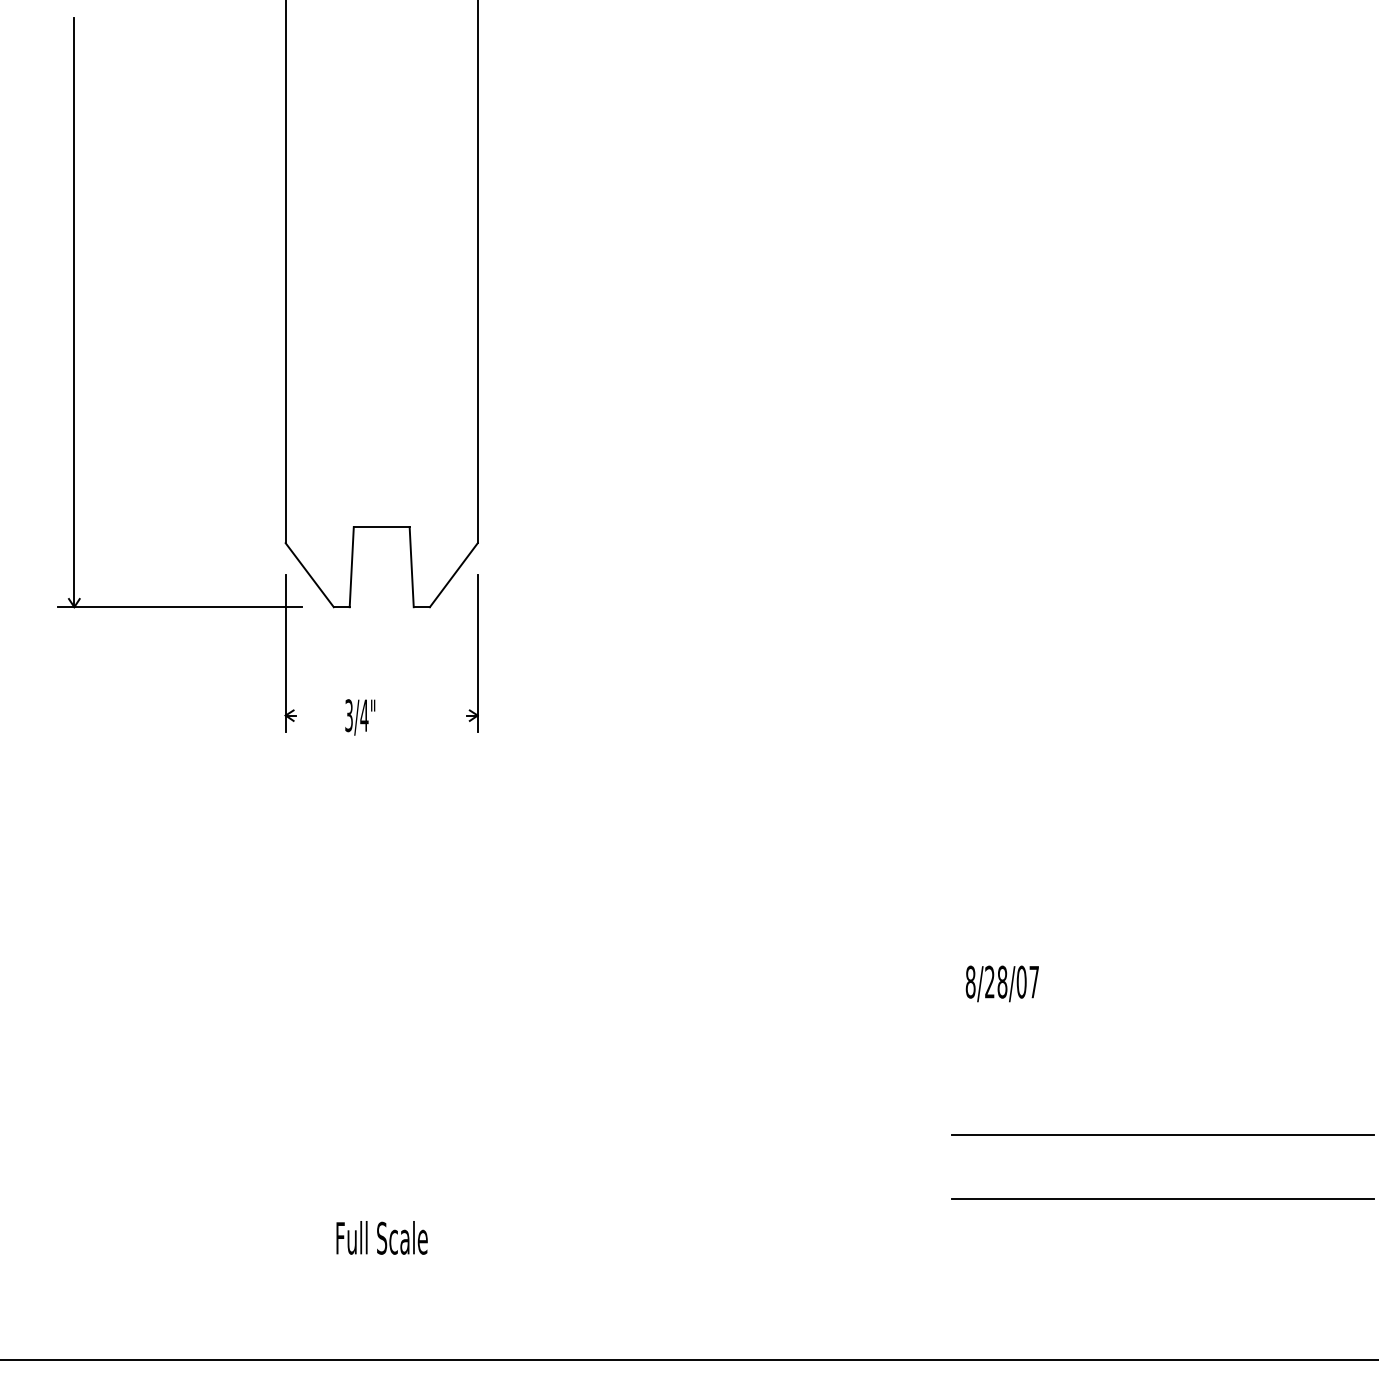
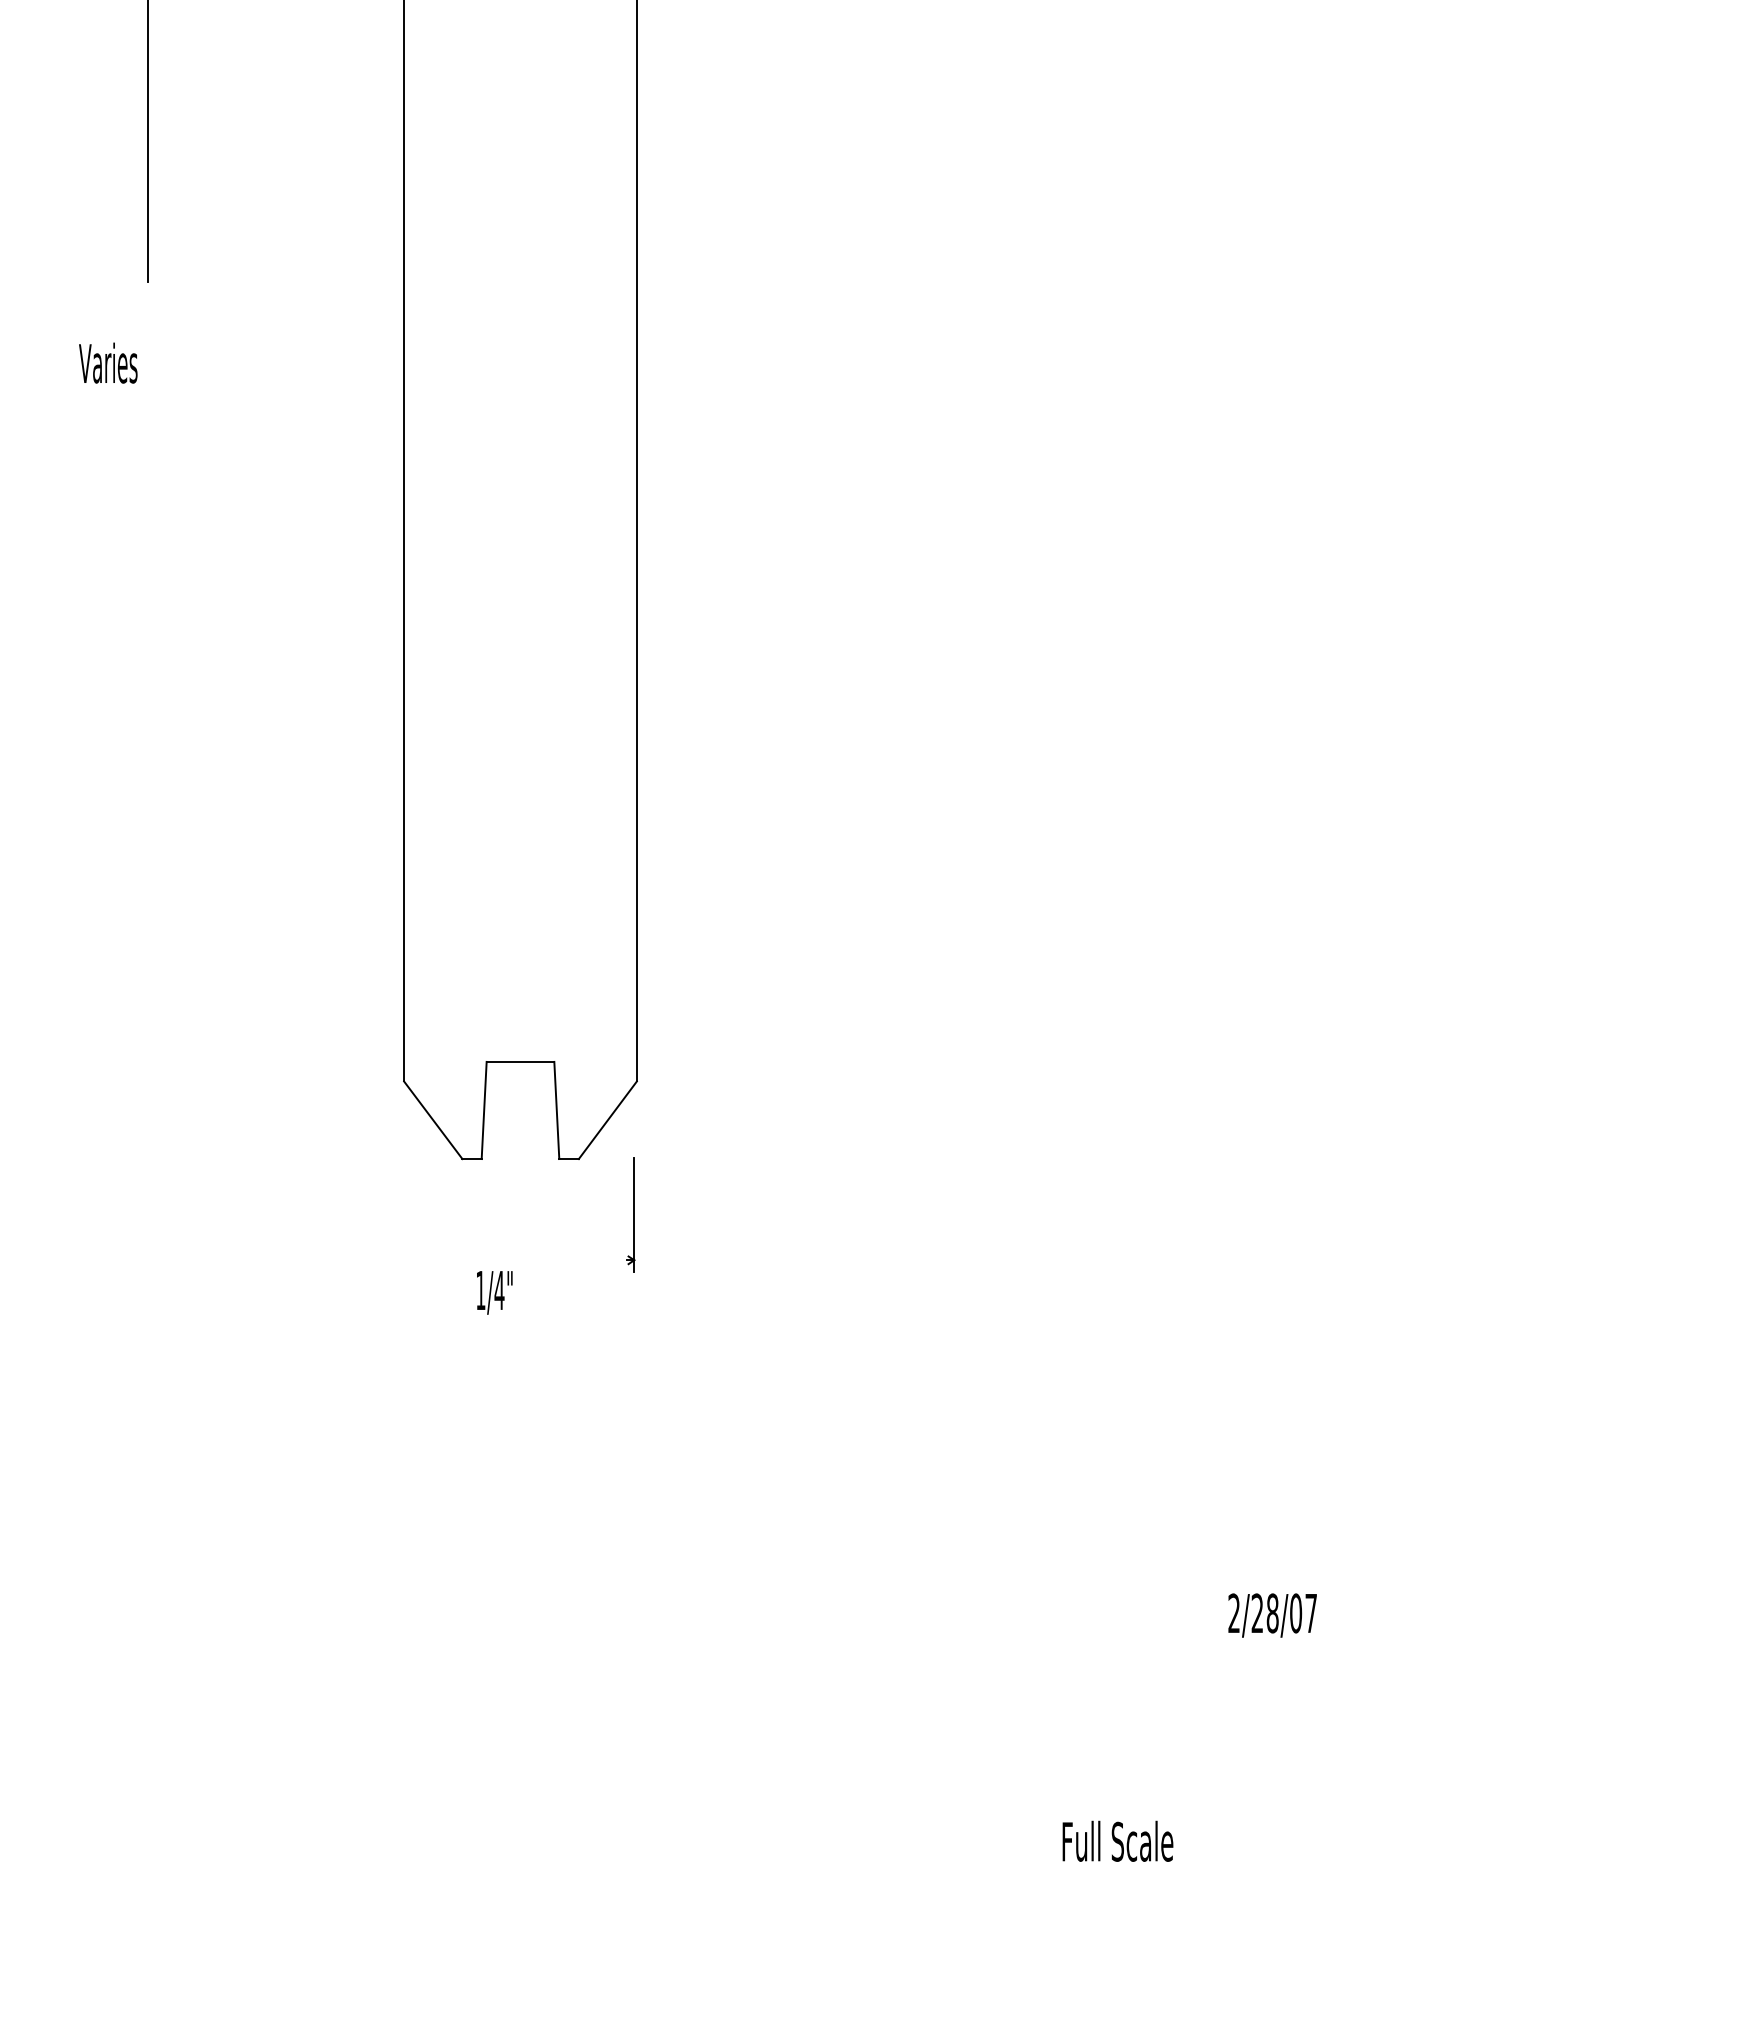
part: (74, 374) -> (148, 877), removed
part: (472, 652) -> (630, 1214), size x0.6
text: (348, 715) -> (480, 1290), 3/4" -> 1/4"
text: (970, 982) -> (1234, 1613), 8/28/07 -> 2/28/07
line: (1163, 1135) -> (1467, 1799), removed
line: (1163, 1199) -> (1467, 1876), removed
text: (381, 1237) -> (1117, 1840), moved

